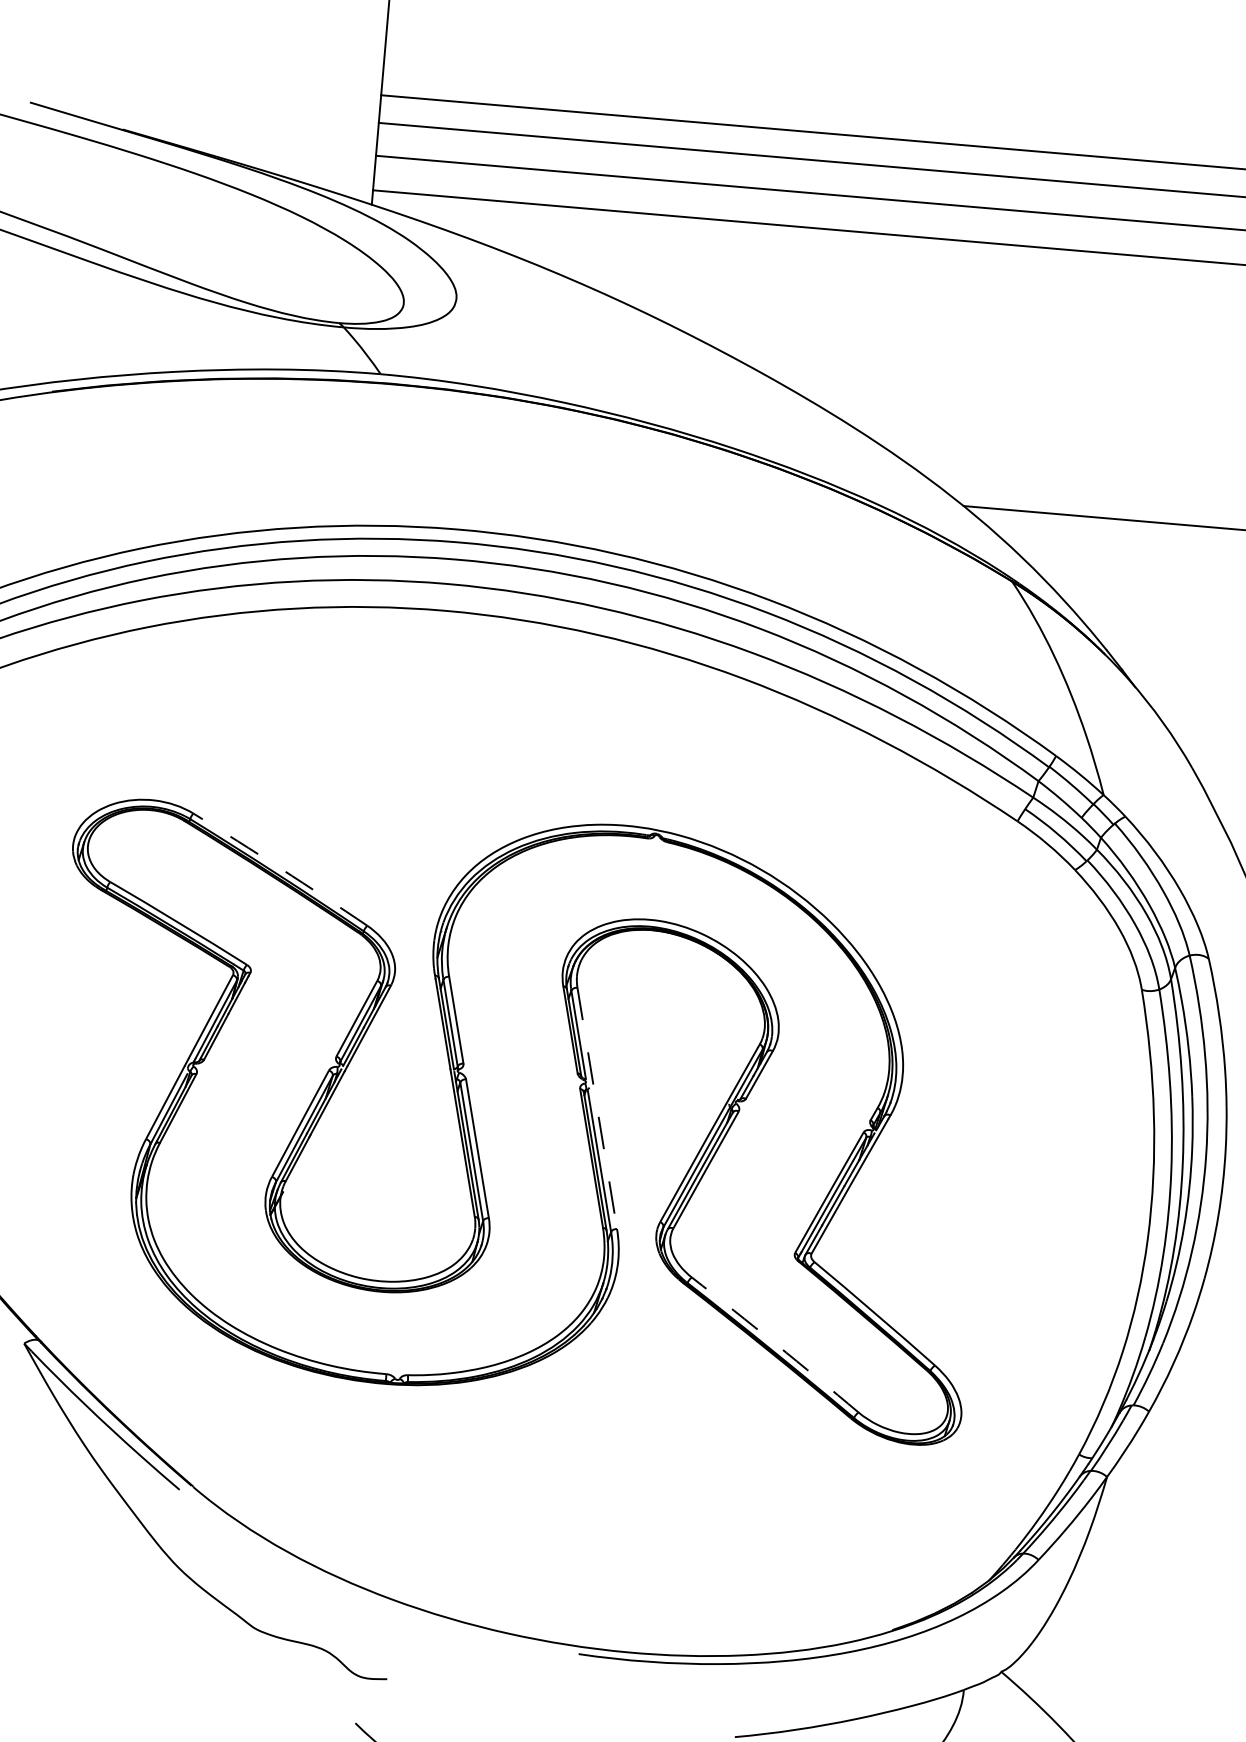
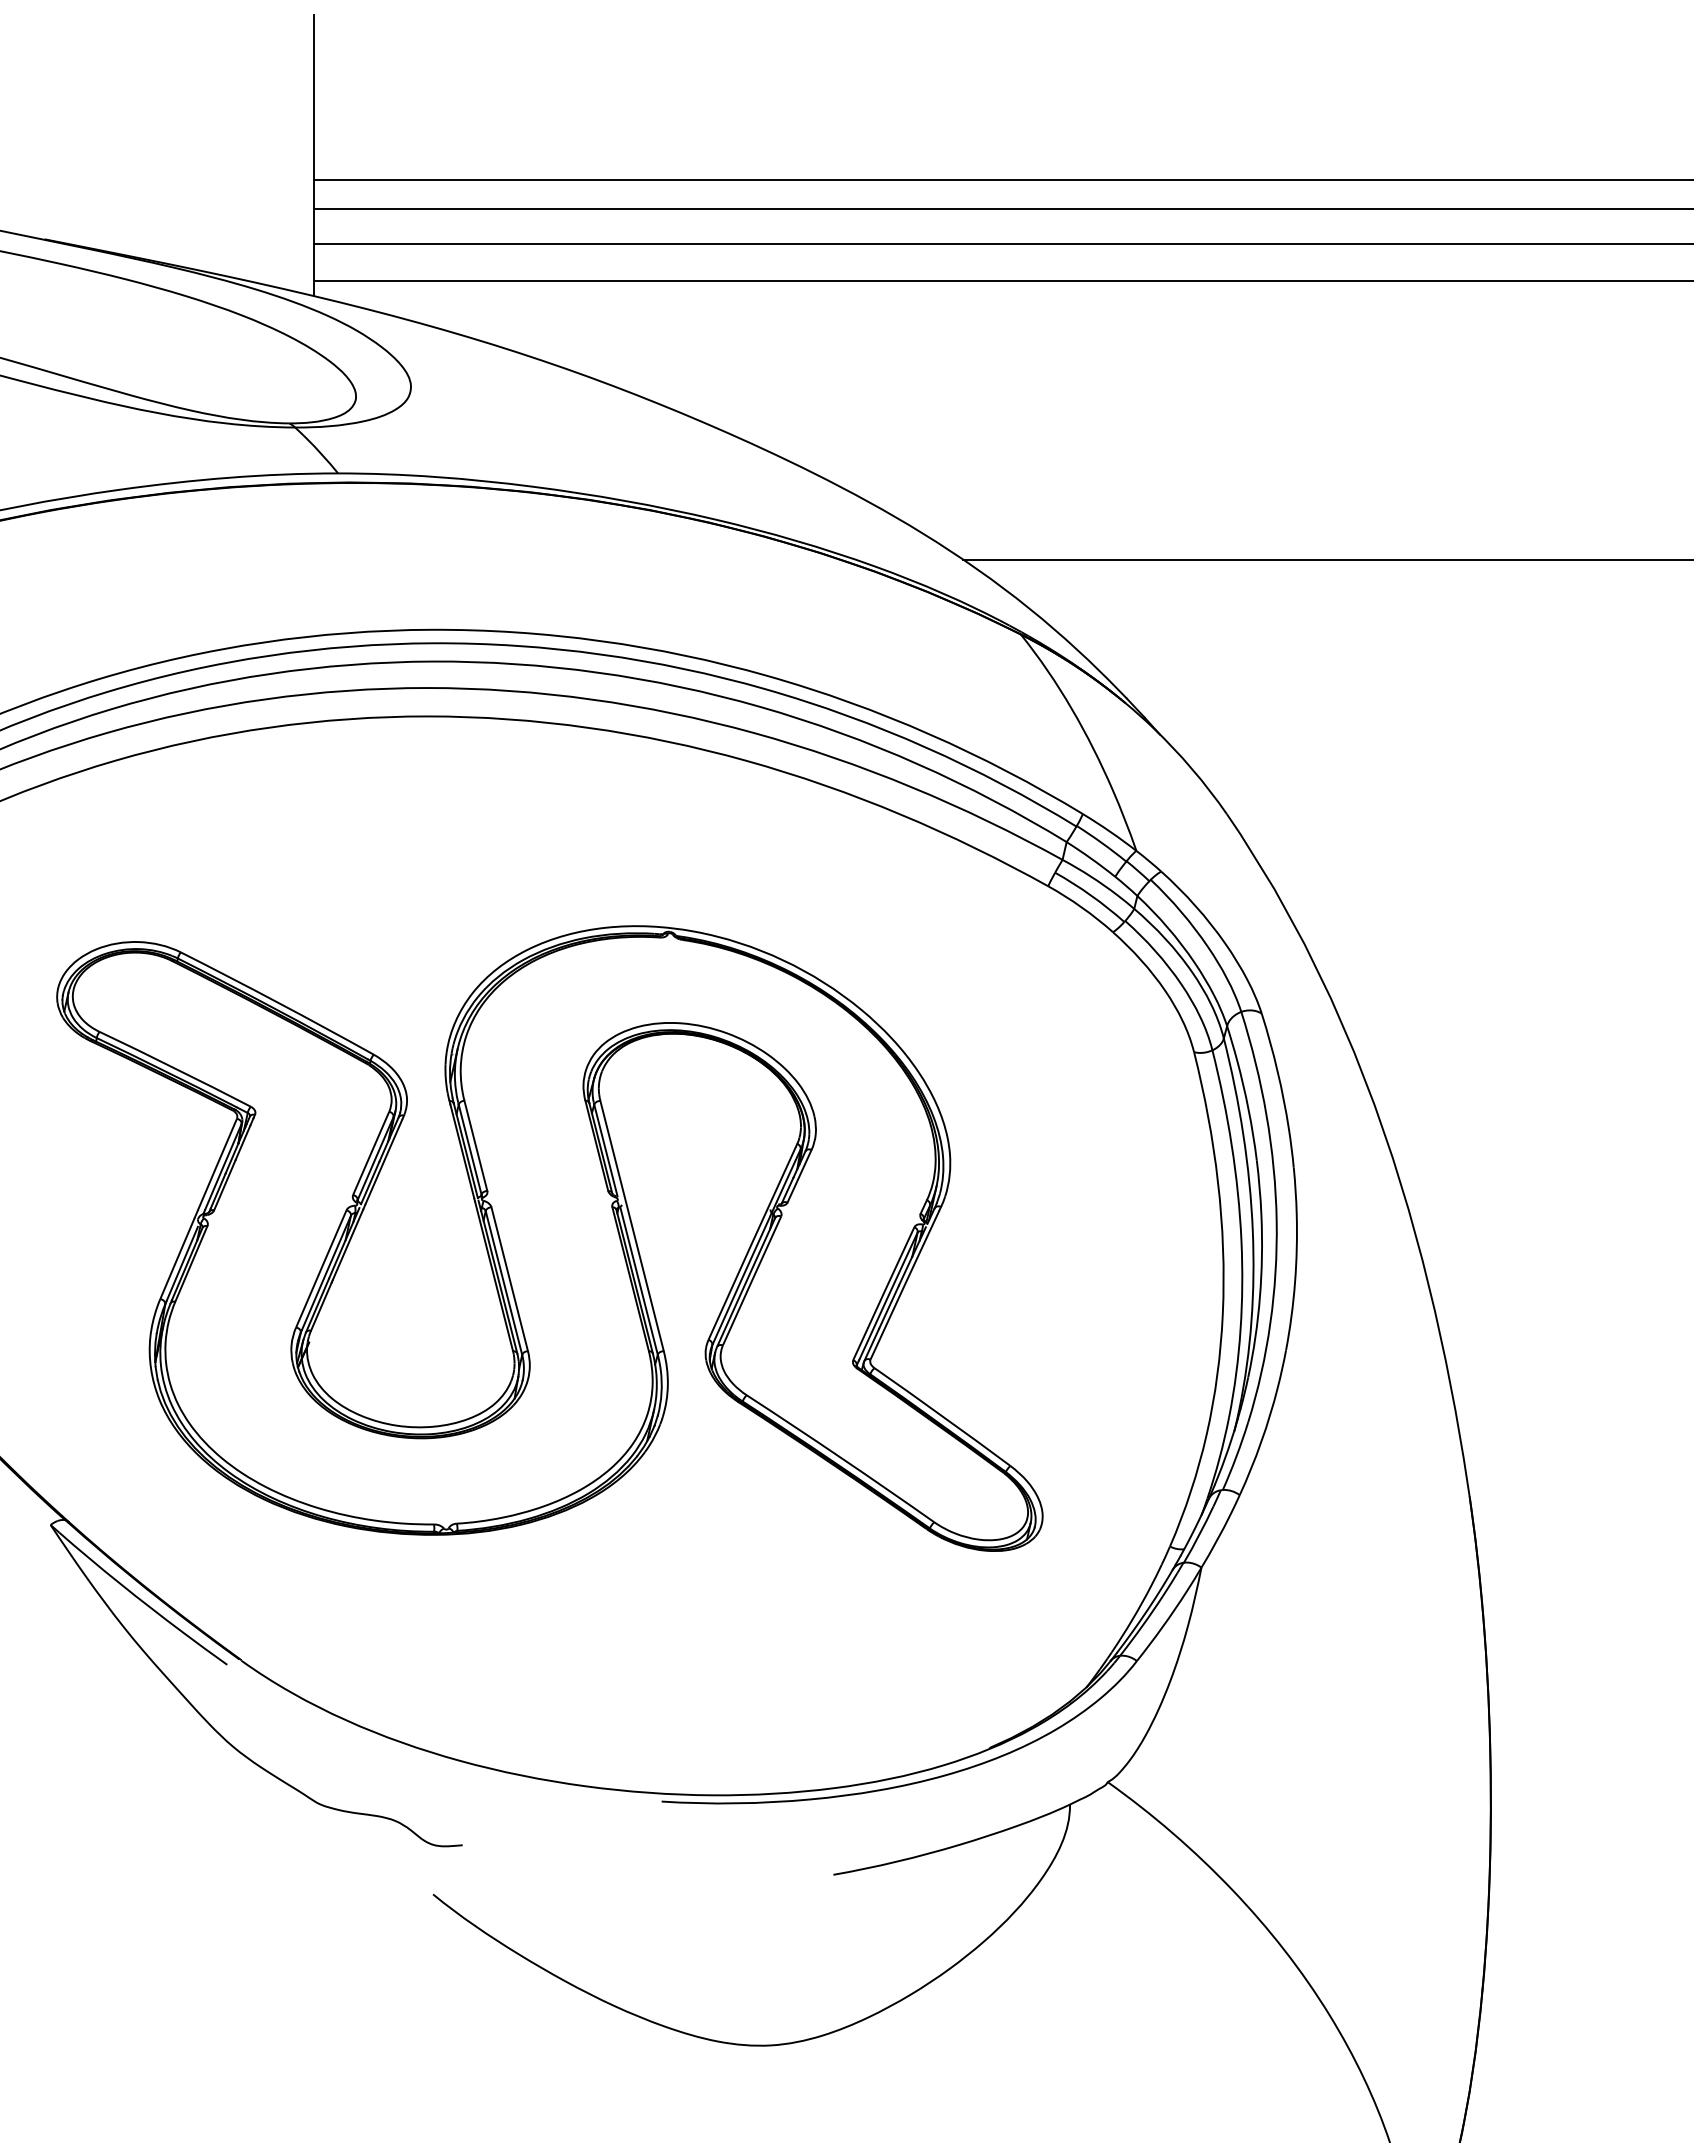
arc: (280, 868) -> (277, 1002), dashed -> solid
line: (597, 1108) -> (632, 1226), dashed -> solid
arc: (776, 1343) -> (841, 1457), dashed -> solid

